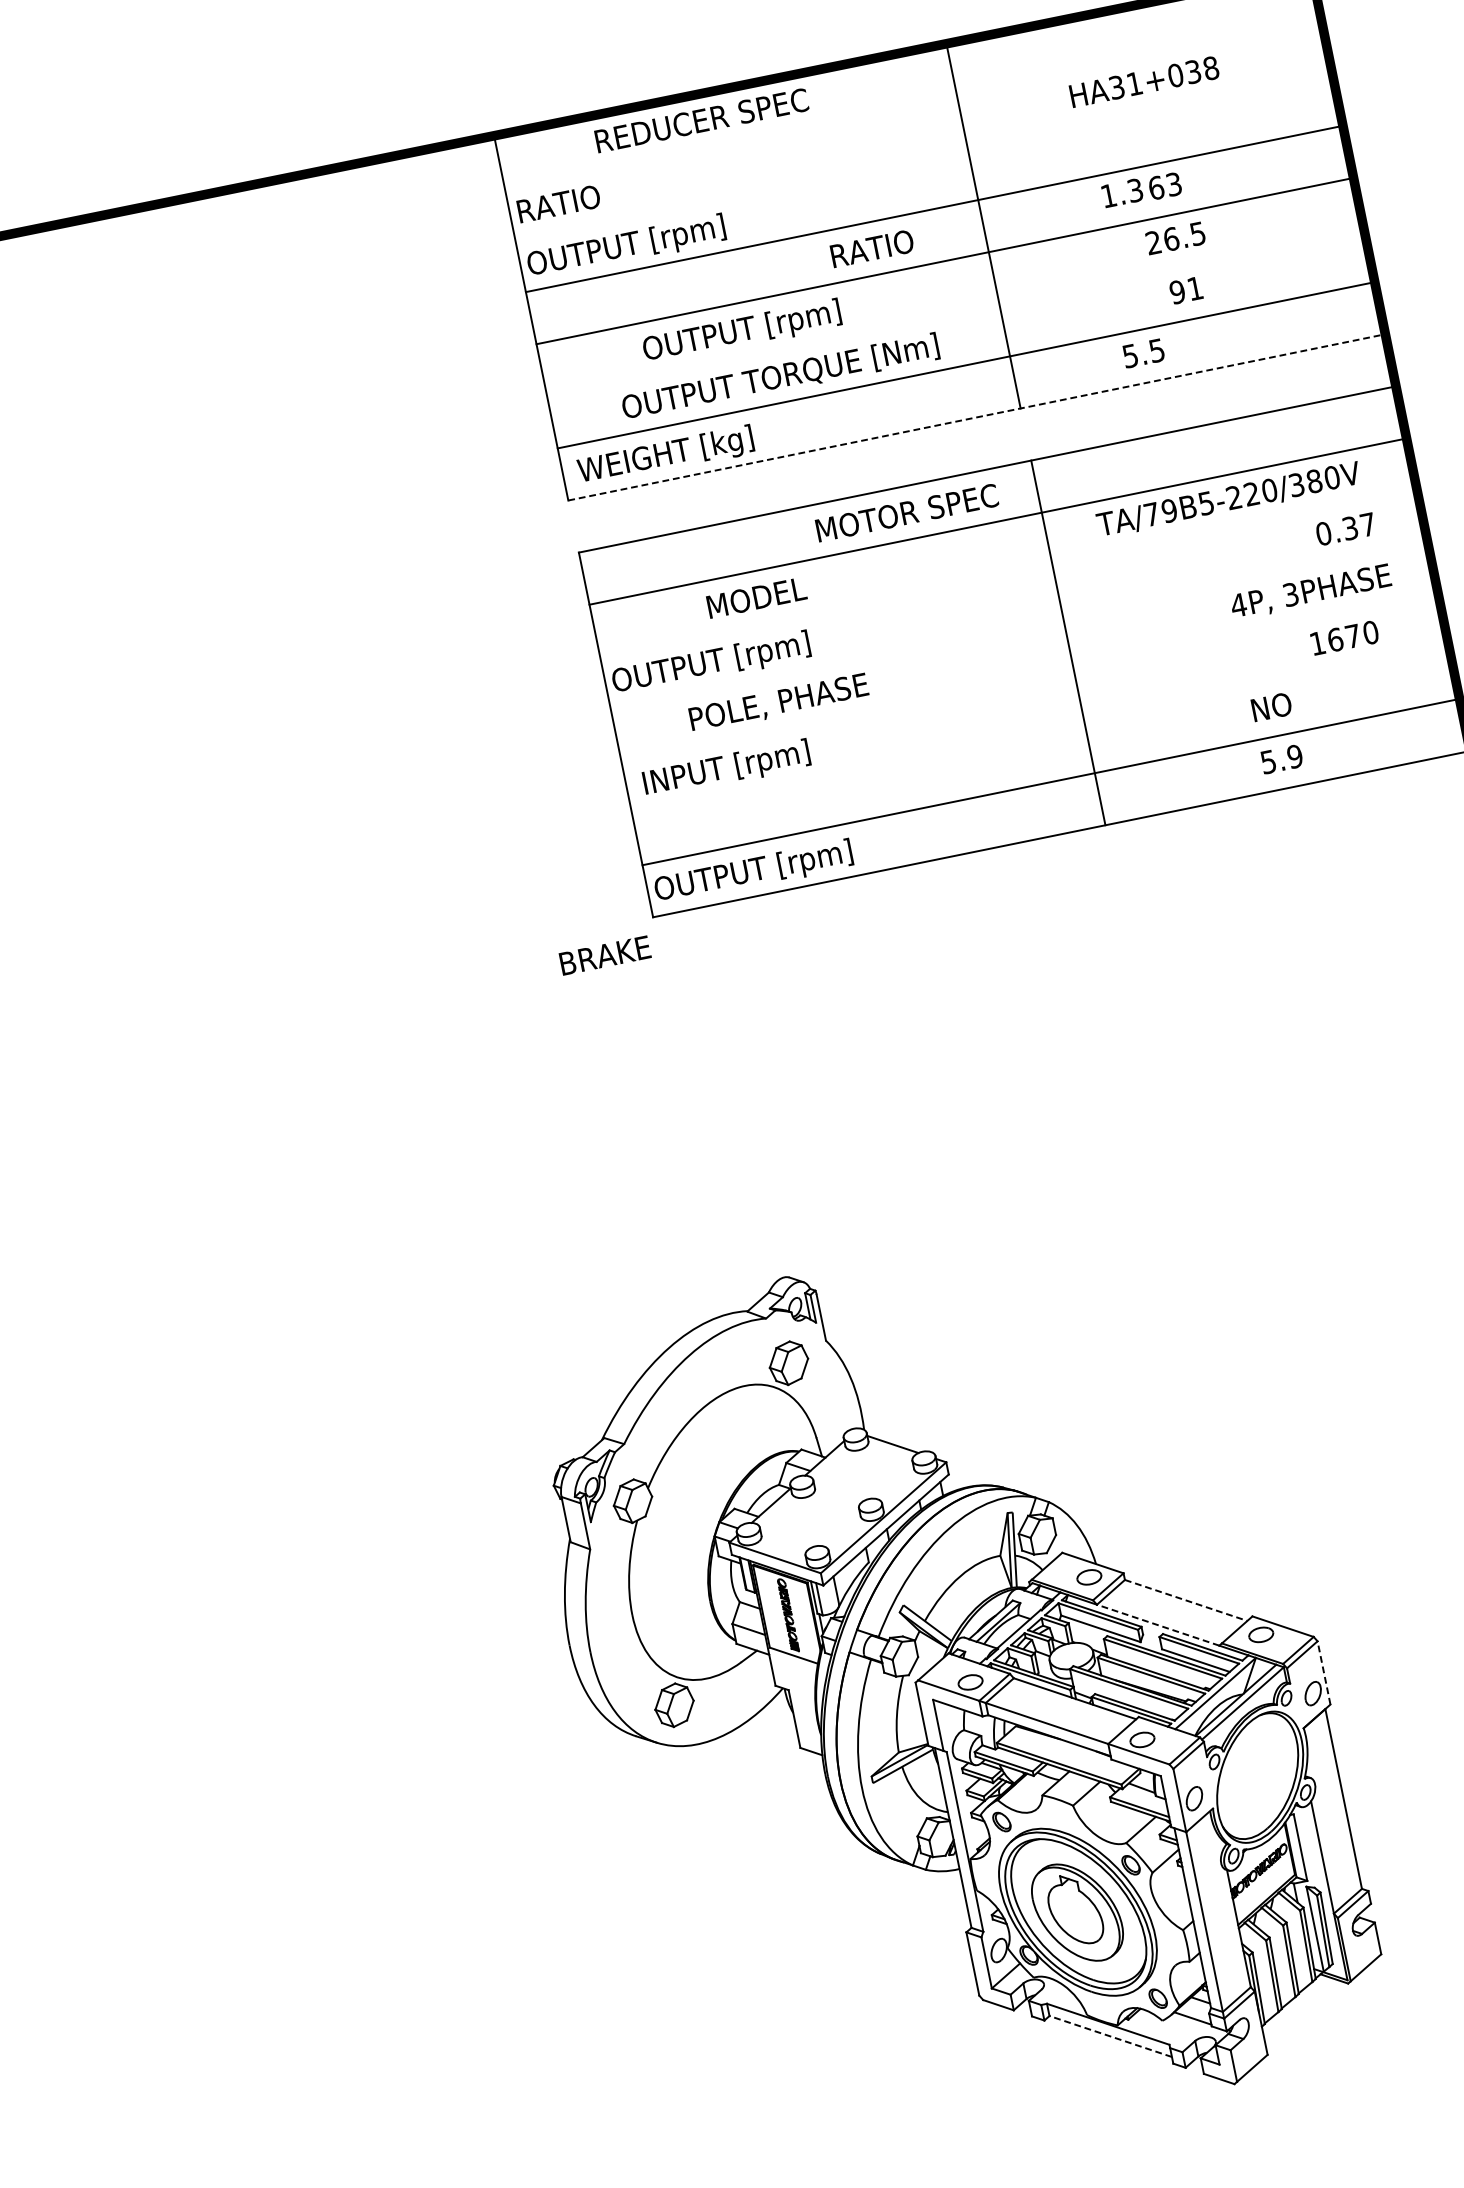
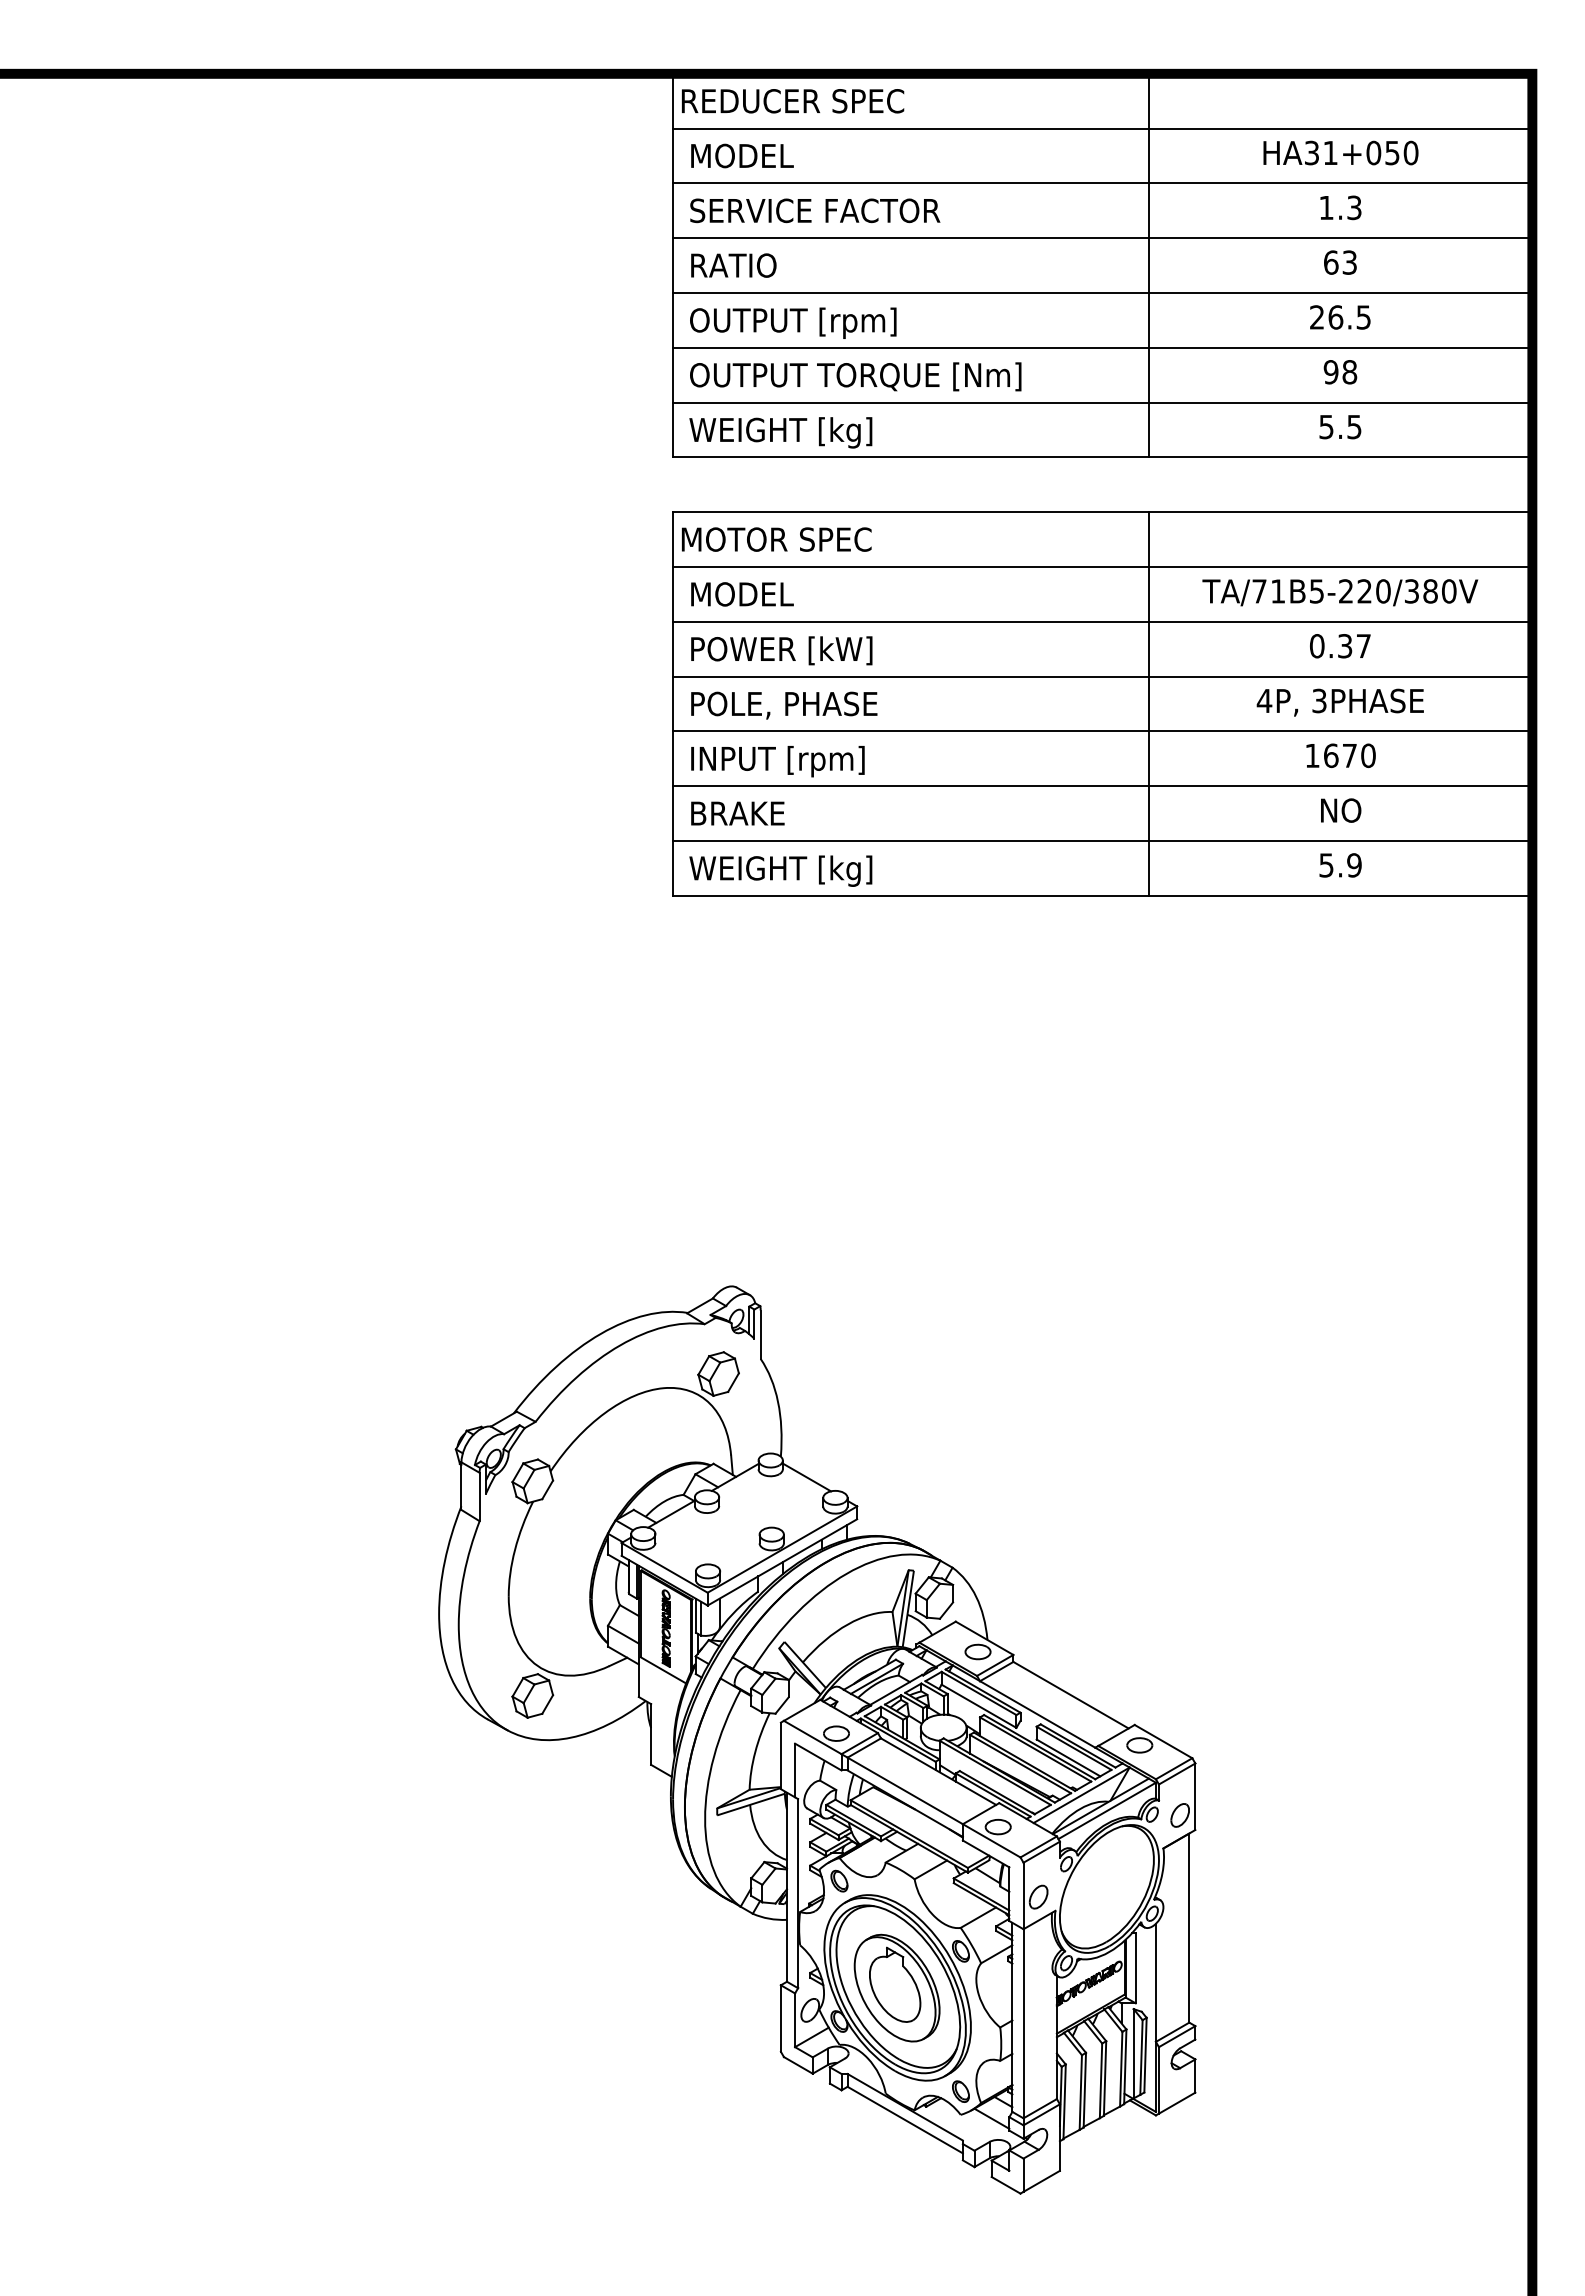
text: (1202, 69) -> (1402, 152), HA31+038 -> HA31+050
line: (913, 104) -> (1102, 128), added
text: (702, 120) -> (793, 101), moved
line: (923, 156) -> (1102, 183), added
text: (1122, 192) -> (1340, 207), moved
text: (571, 200) -> (737, 155), RATIO -> MODEL
text: (651, 242) -> (810, 213), OUTPUT [rpm] -> SERVICE FACTOR
text: (871, 248) -> (733, 265), moved
text: (1195, 288) -> (1349, 372), 91 -> 98
line: (955, 312) -> (1102, 347), added
text: (742, 331) -> (793, 322), moved
text: (1143, 353) -> (1340, 427), moved
text: (780, 377) -> (855, 376), moved
line: (976, 417) -> (1102, 457), dashed -> solid
text: (1168, 511) -> (1277, 591), TA/79B5-220/380V -> TA/71B5-220/380V
text: (906, 512) -> (776, 539), moved
text: (1345, 529) -> (1340, 646), moved
line: (1008, 573) -> (1102, 621), added
text: (1310, 592) -> (1339, 702), moved
text: (756, 597) -> (742, 594), moved
line: (1019, 625) -> (1102, 676), added
text: (1344, 637) -> (1340, 755), moved
text: (710, 663) -> (783, 651), OUTPUT [rpm] -> POWER [kW]
line: (1029, 678) -> (1102, 731), added
text: (779, 703) -> (784, 705), moved
line: (1040, 730) -> (1102, 786), added
text: (753, 871) -> (783, 870), OUTPUT [rpm] -> WEIGHT [kg]
text: (604, 955) -> (737, 813), moved
line: (1186, 1600) -> (1071, 1695), dashed -> solid
line: (1158, 1625) -> (1037, 1714), dashed -> solid
line: (1324, 1672) -> (1195, 1796), dashed -> solid
line: (1111, 2036) -> (905, 2120), dashed -> solid

